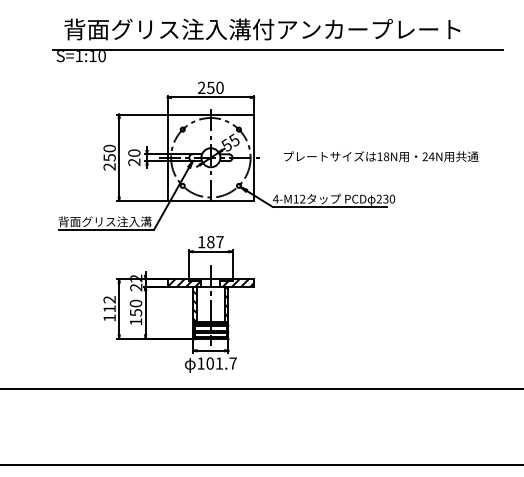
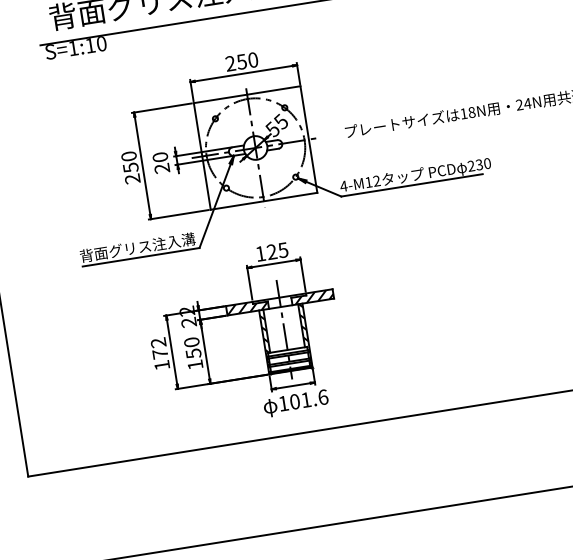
text: (215, 242) -> (277, 251), 187 -> 125
text: (109, 308) -> (160, 353), 112 -> 172
text: (232, 363) -> (322, 397), 101.7 -> 101.6

